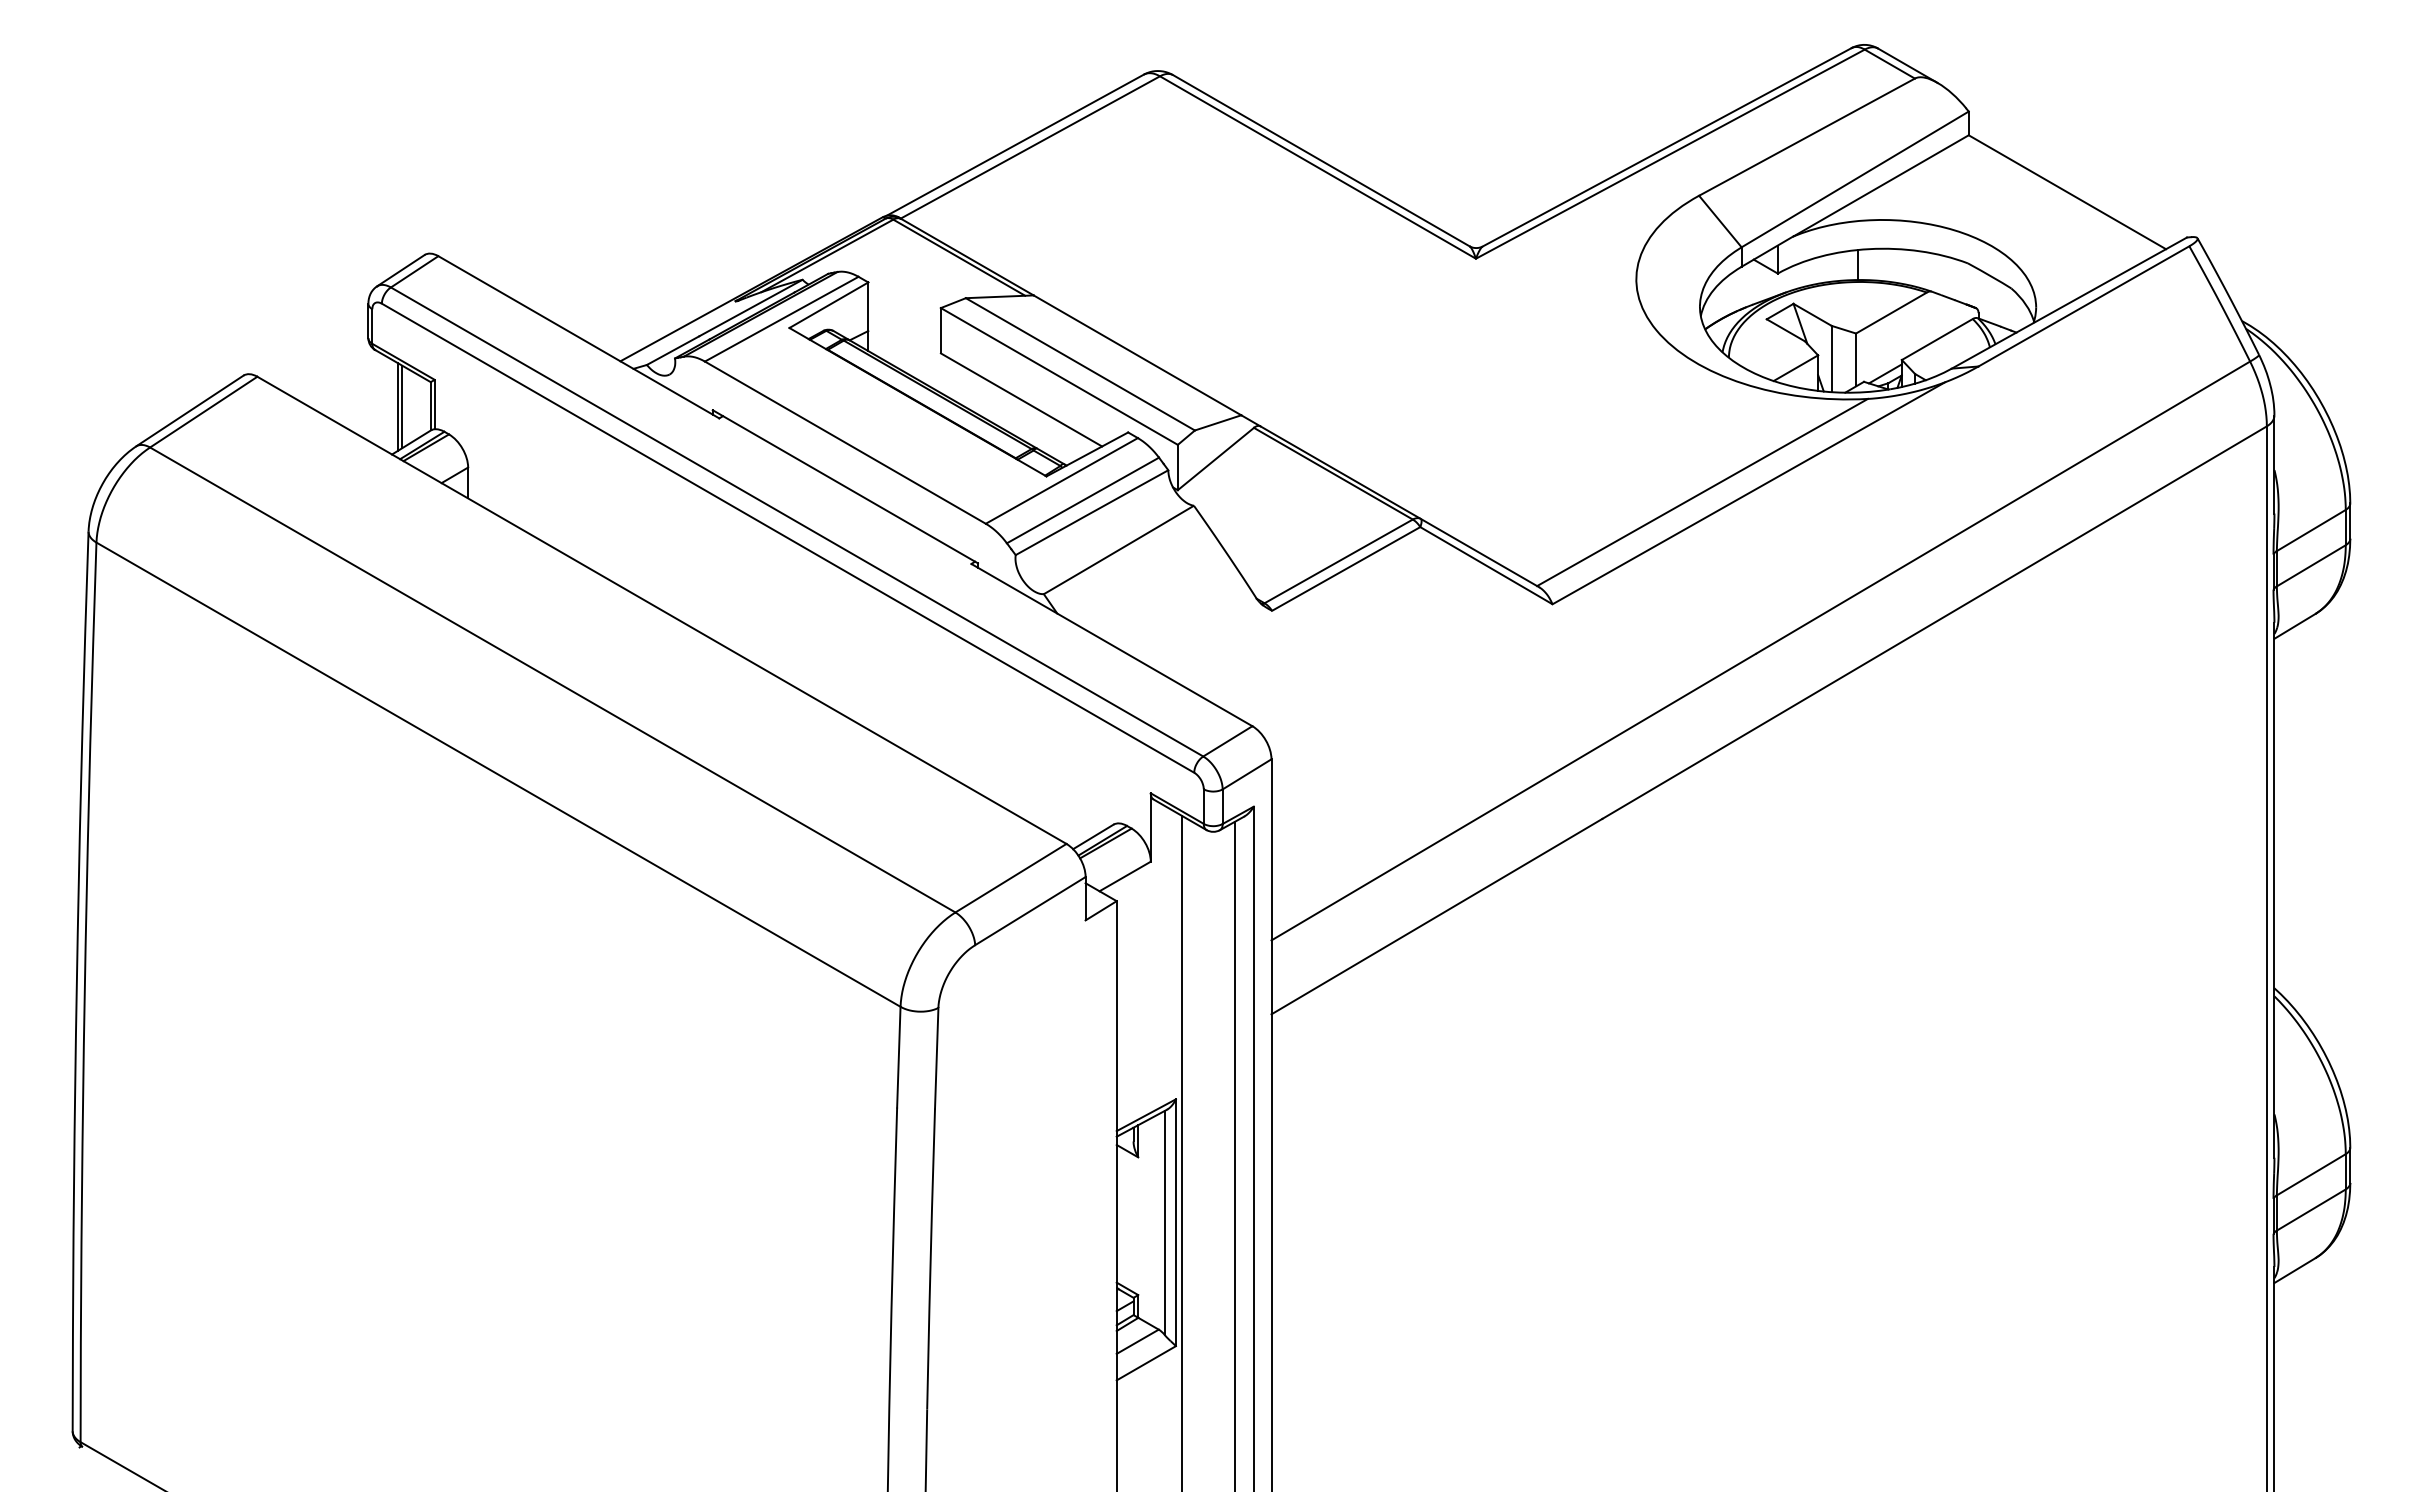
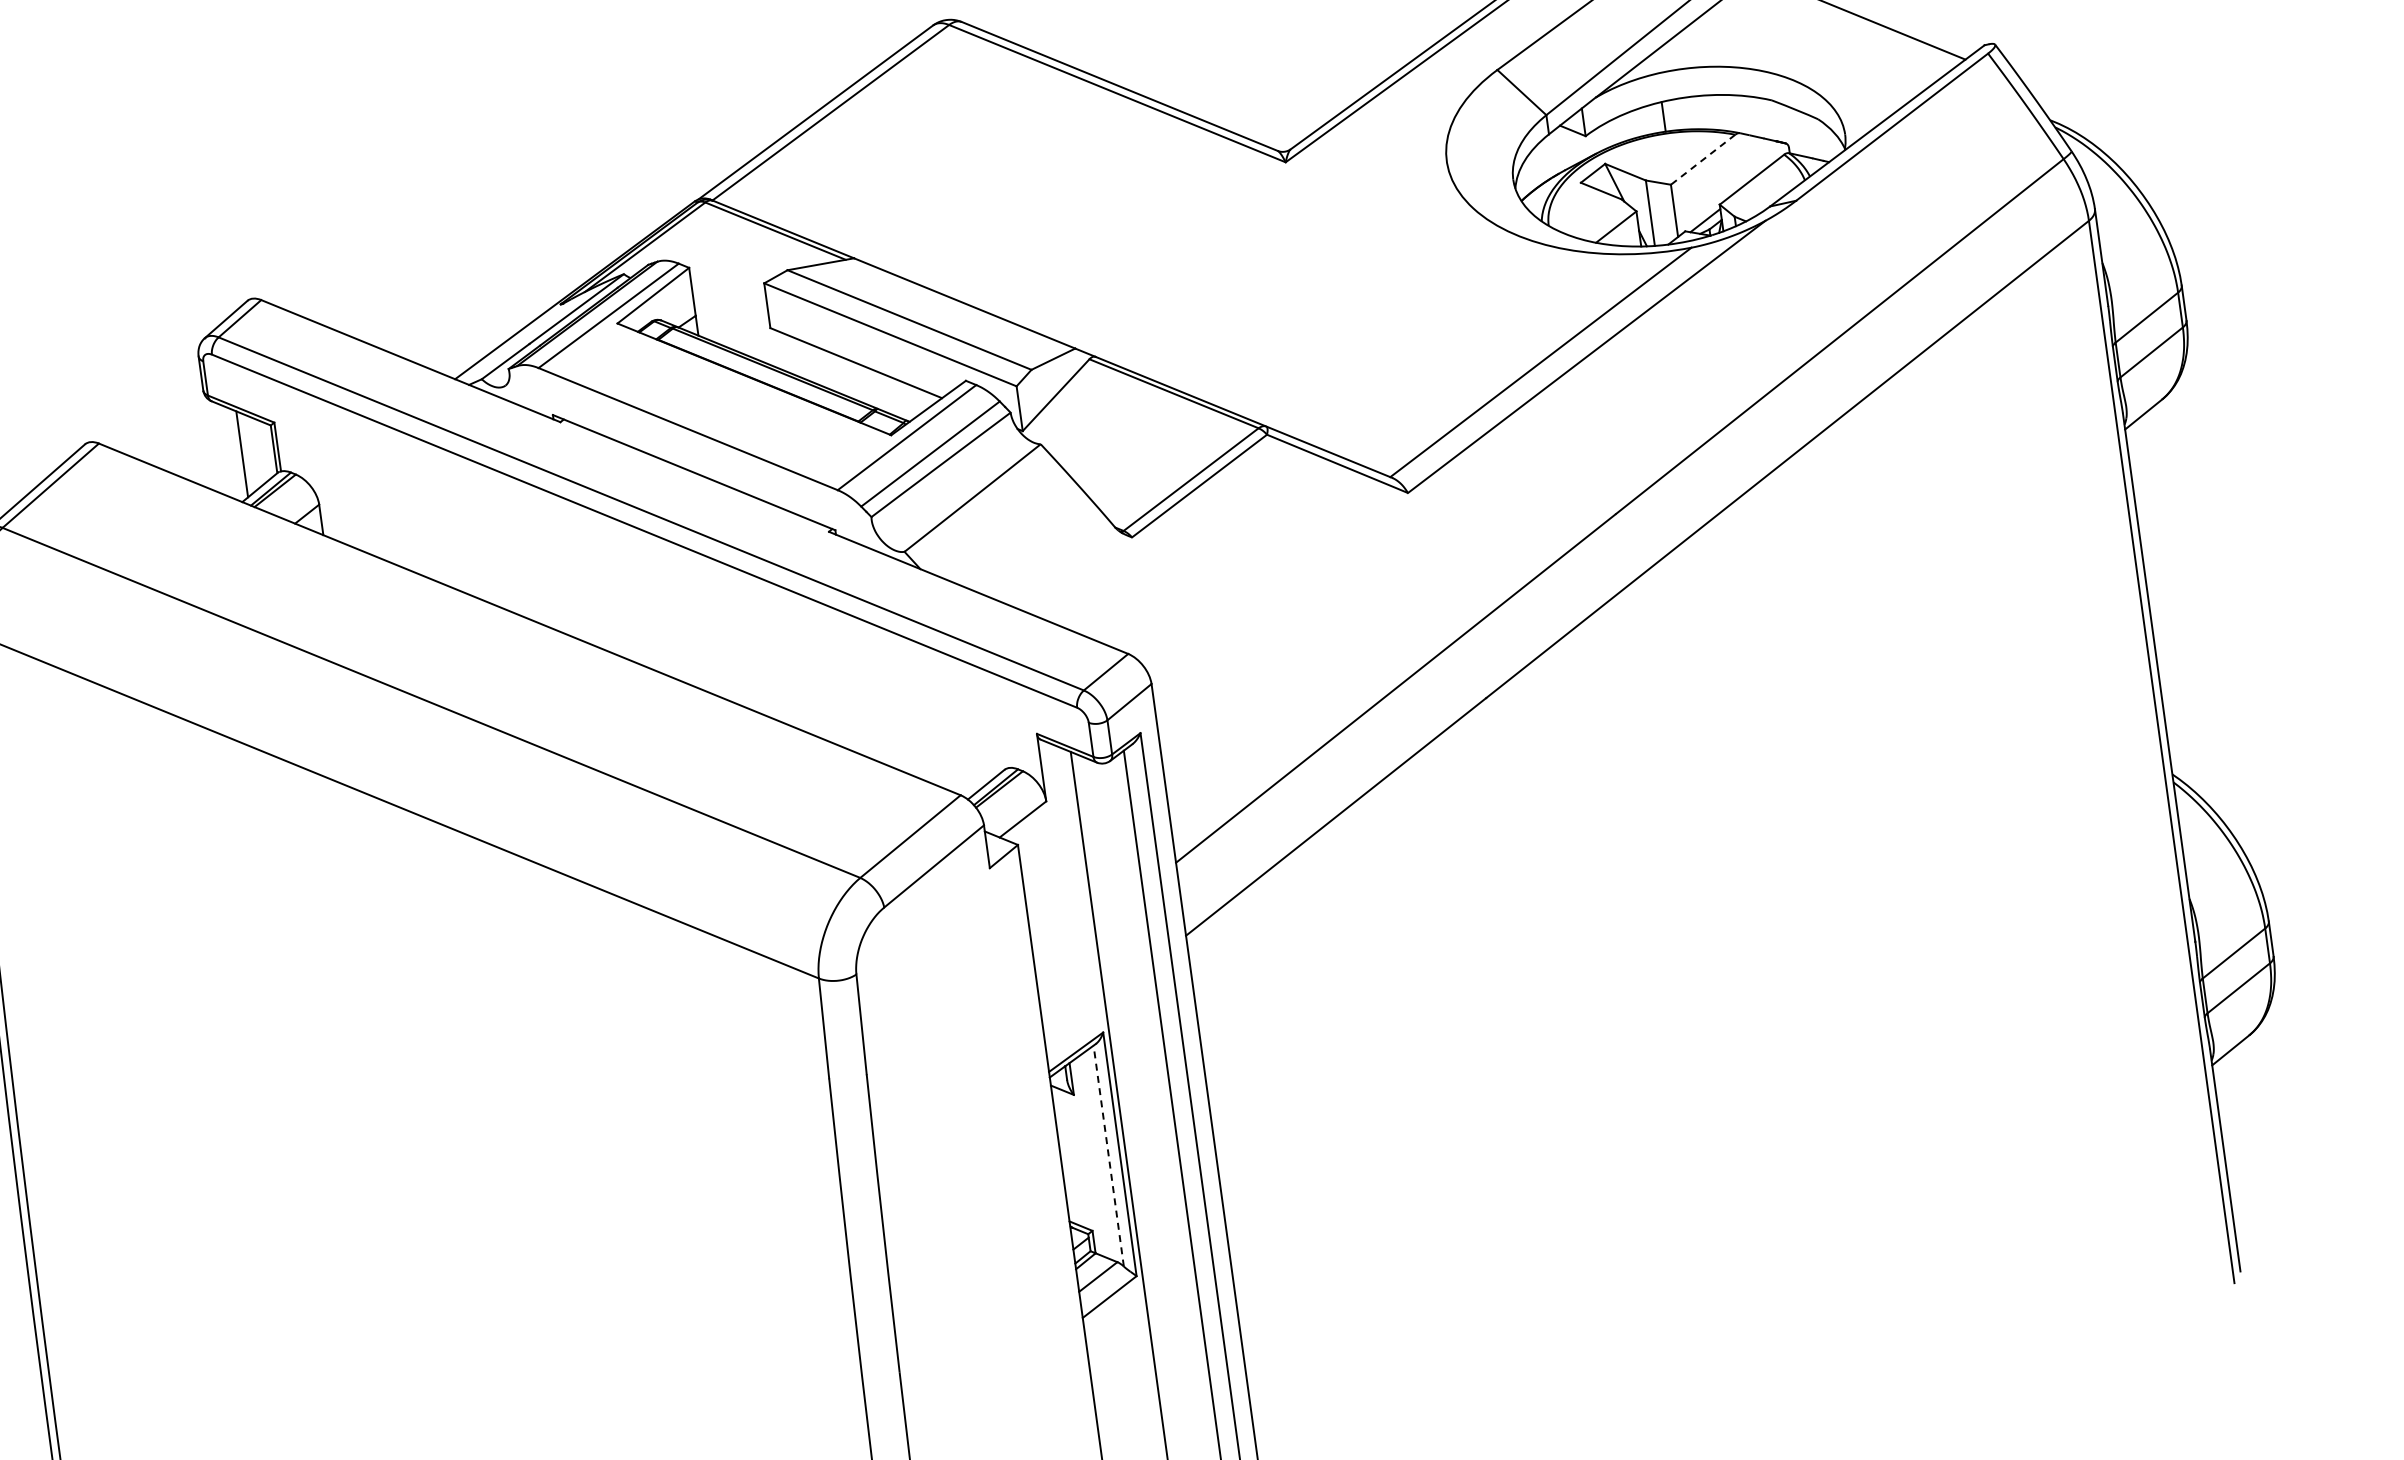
line: (1891, 313) -> (1703, 160), solid -> dashed
line: (402, 406) -> (246, 453), removed
line: (1164, 1222) -> (1108, 1155), solid -> dashed

